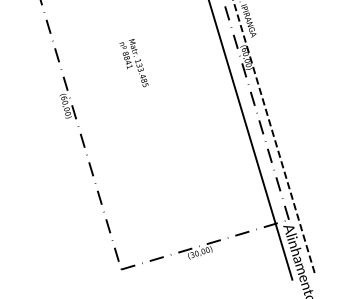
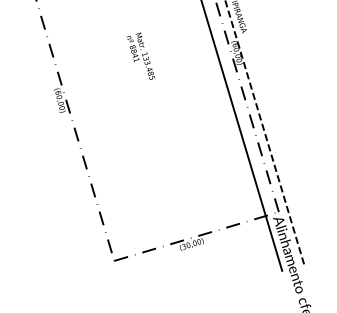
text: (133, 62) -> (140, 55), moved

